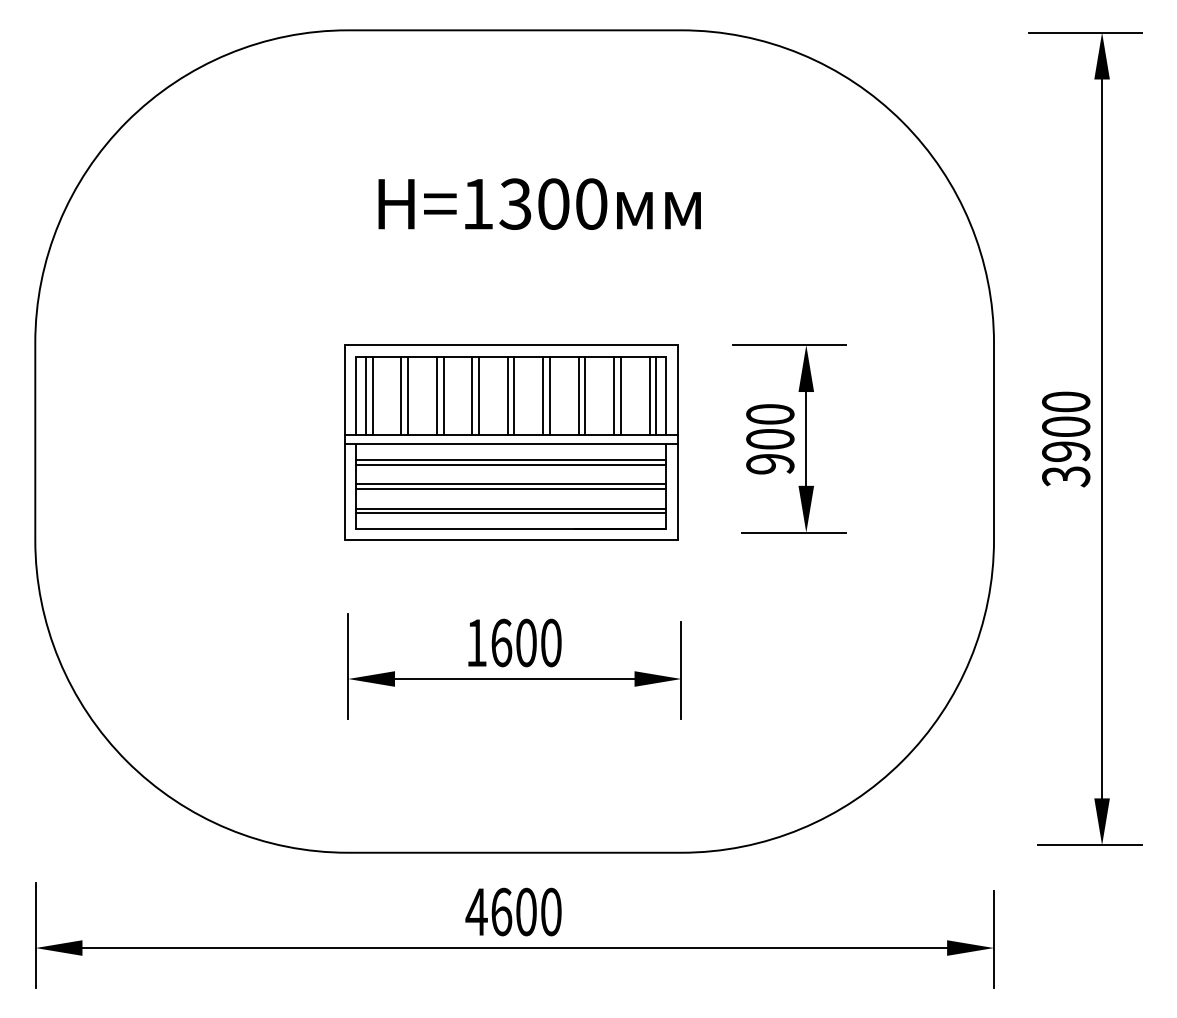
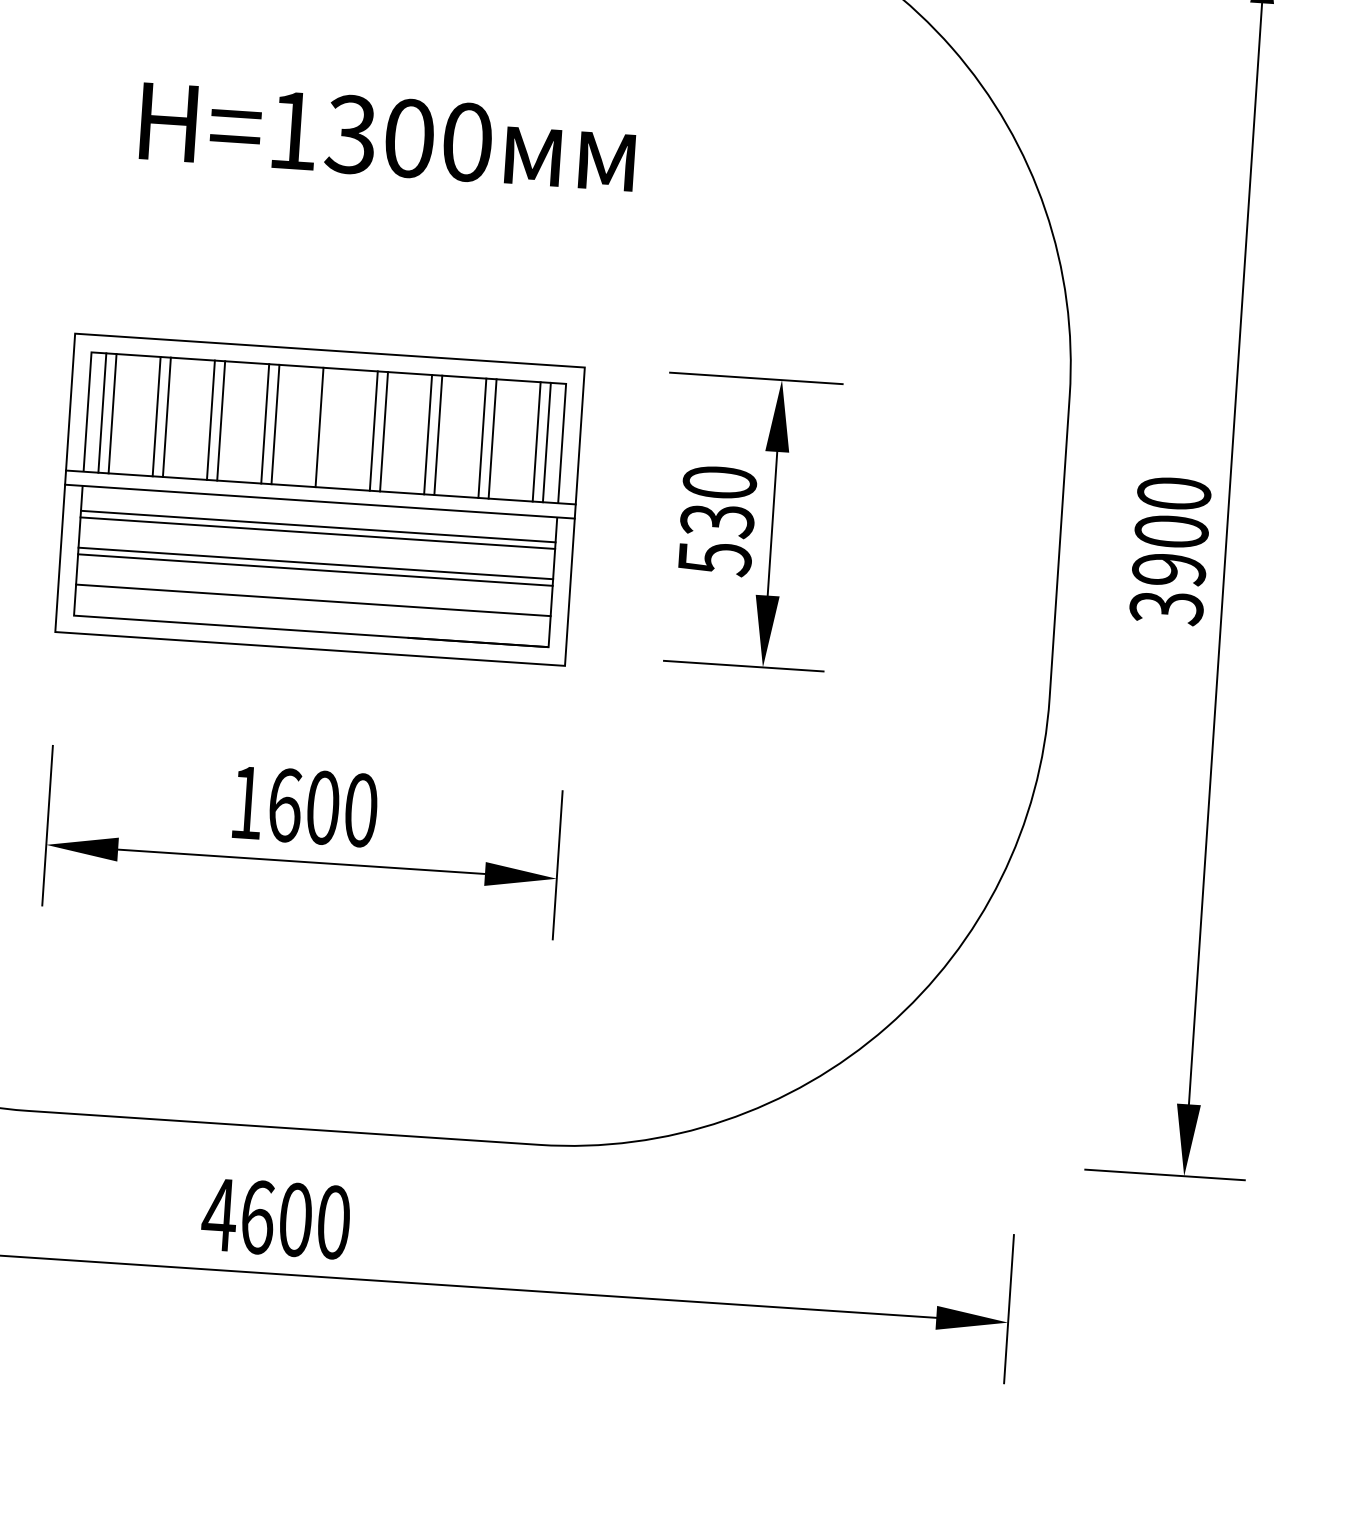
line: (514, 395) -> (329, 427), removed
text: (770, 452) -> (716, 540), 900 -> 530
line: (511, 512) -> (313, 606), removed

